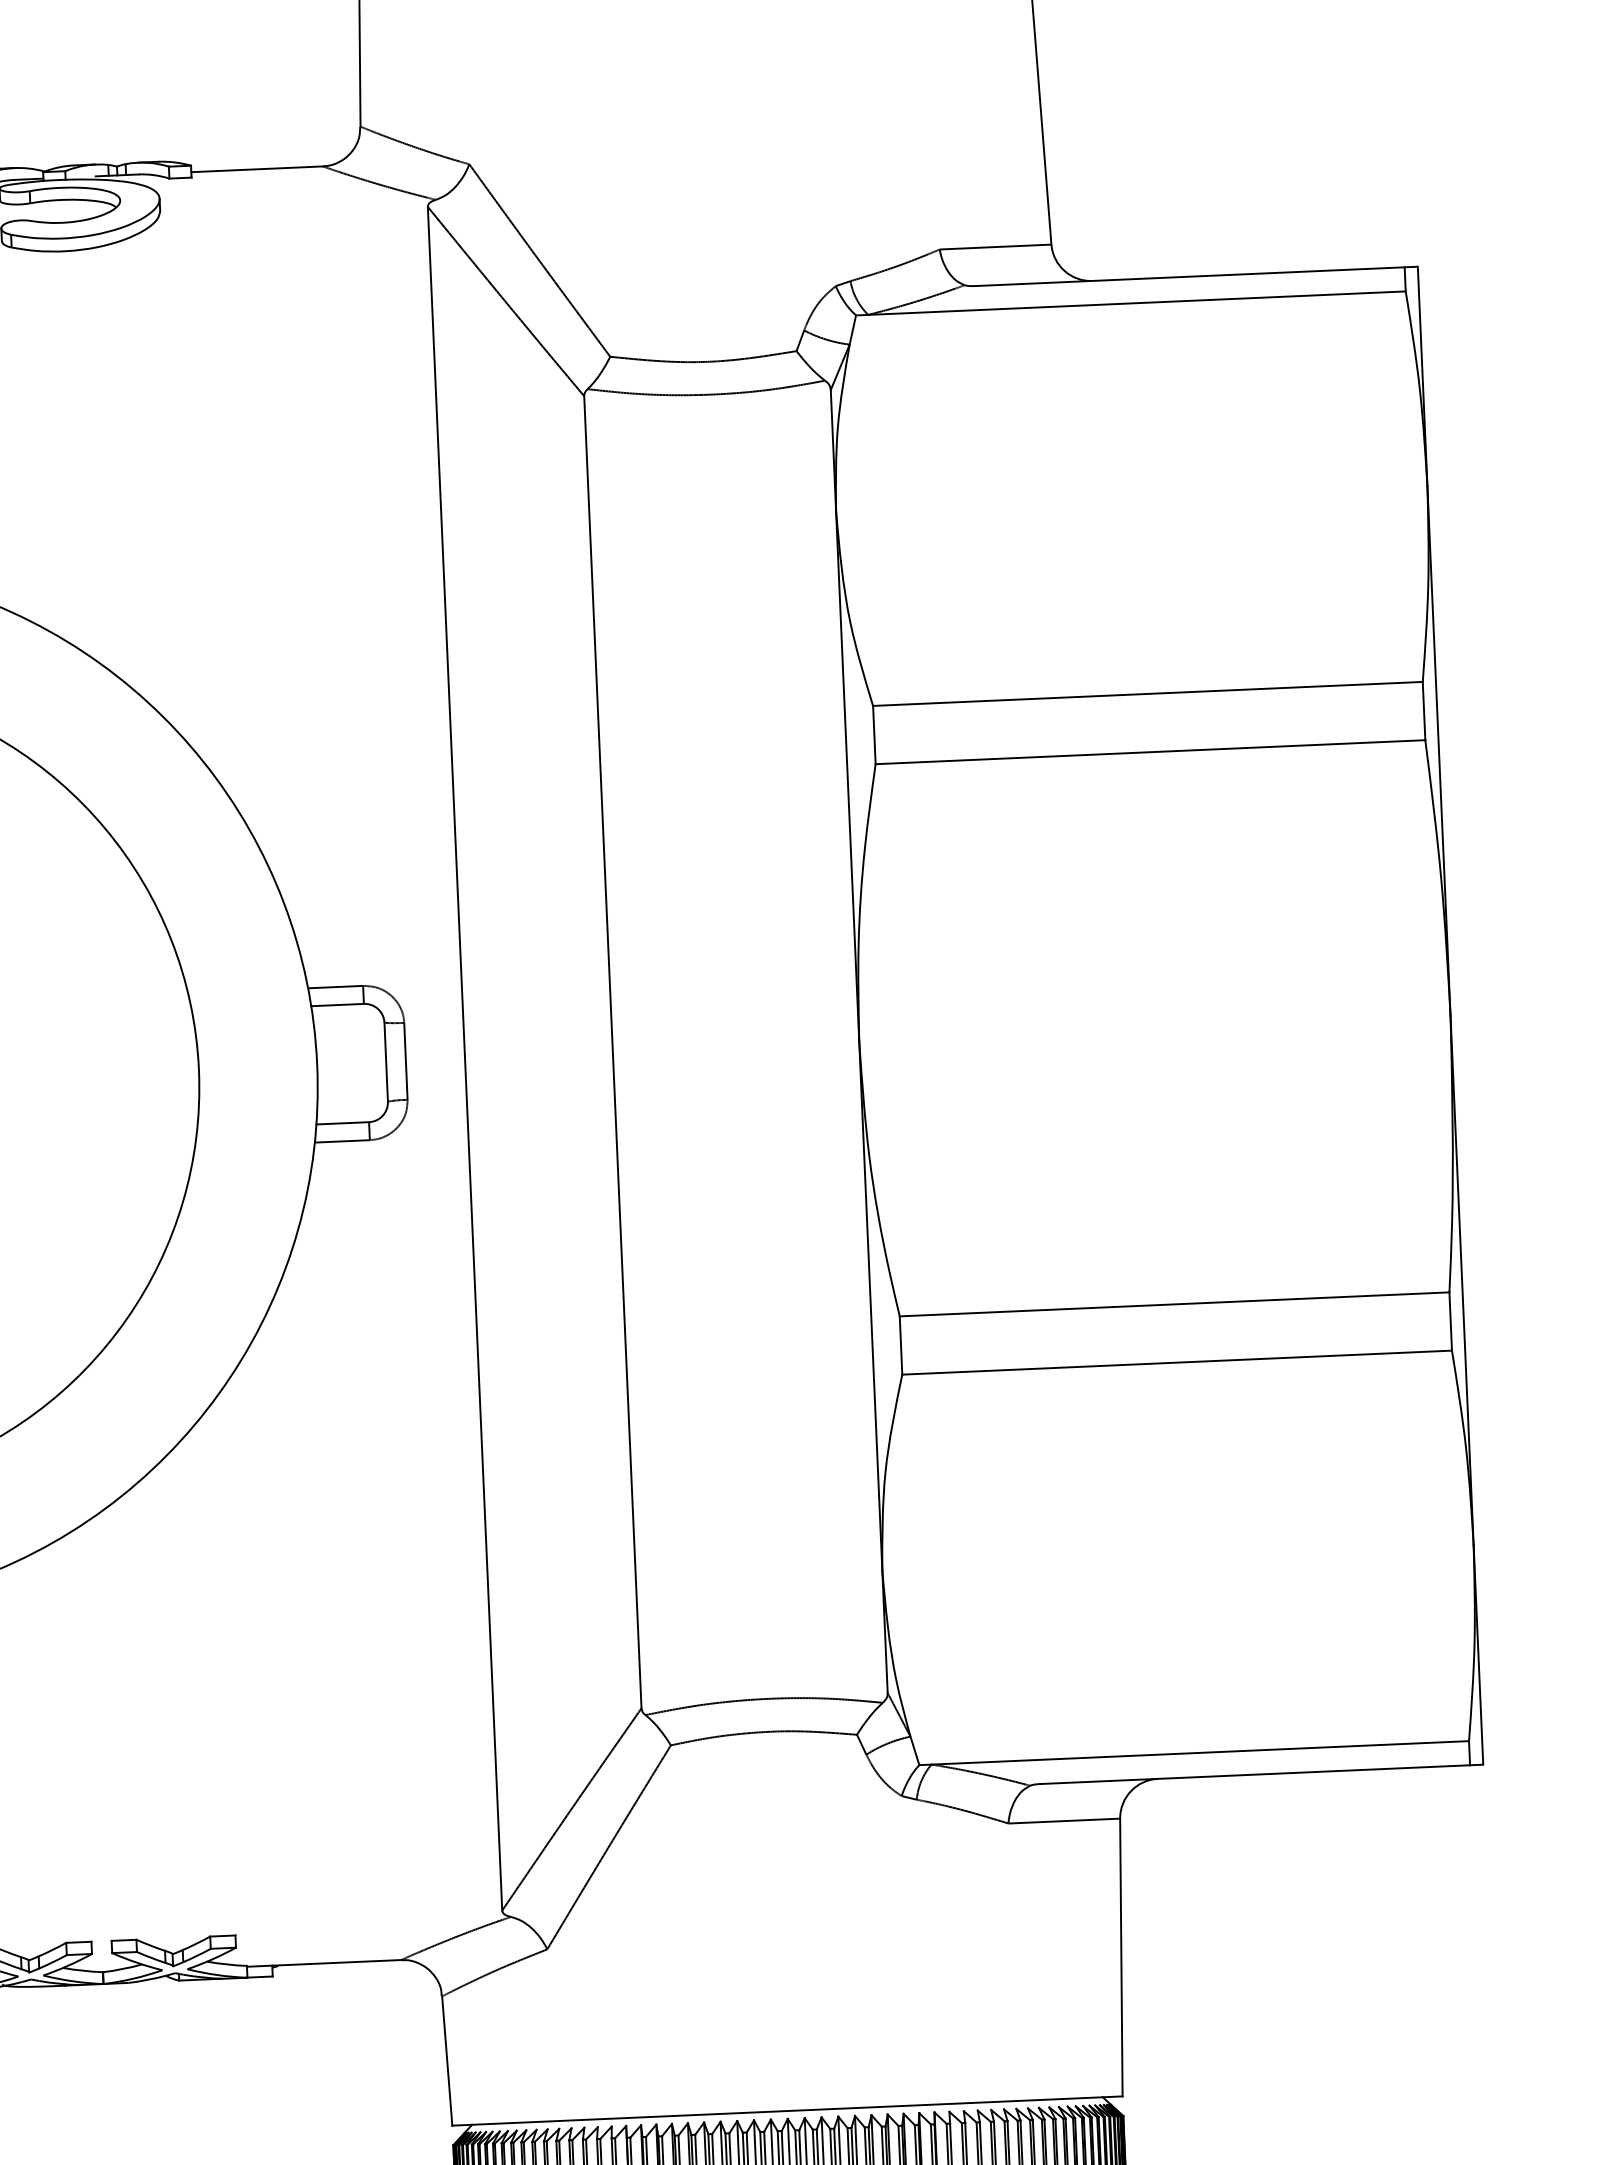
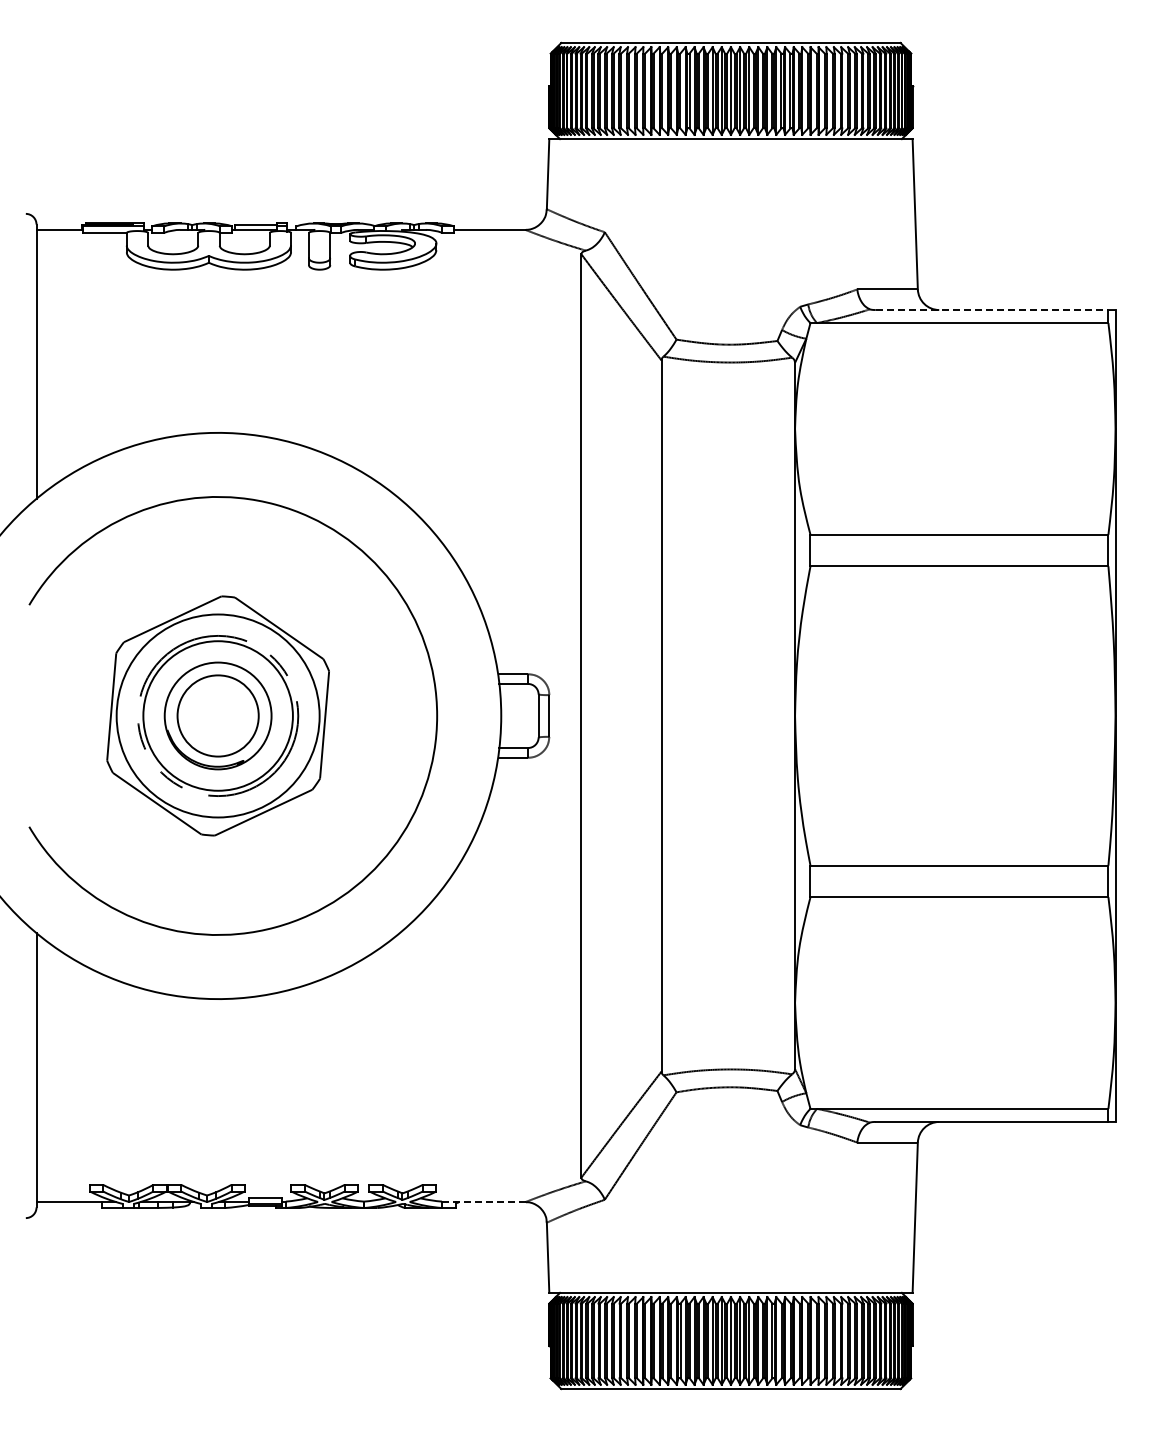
line: (1190, 277) -> (992, 310), solid -> dashed
line: (323, 1964) -> (483, 1202), solid -> dashed

